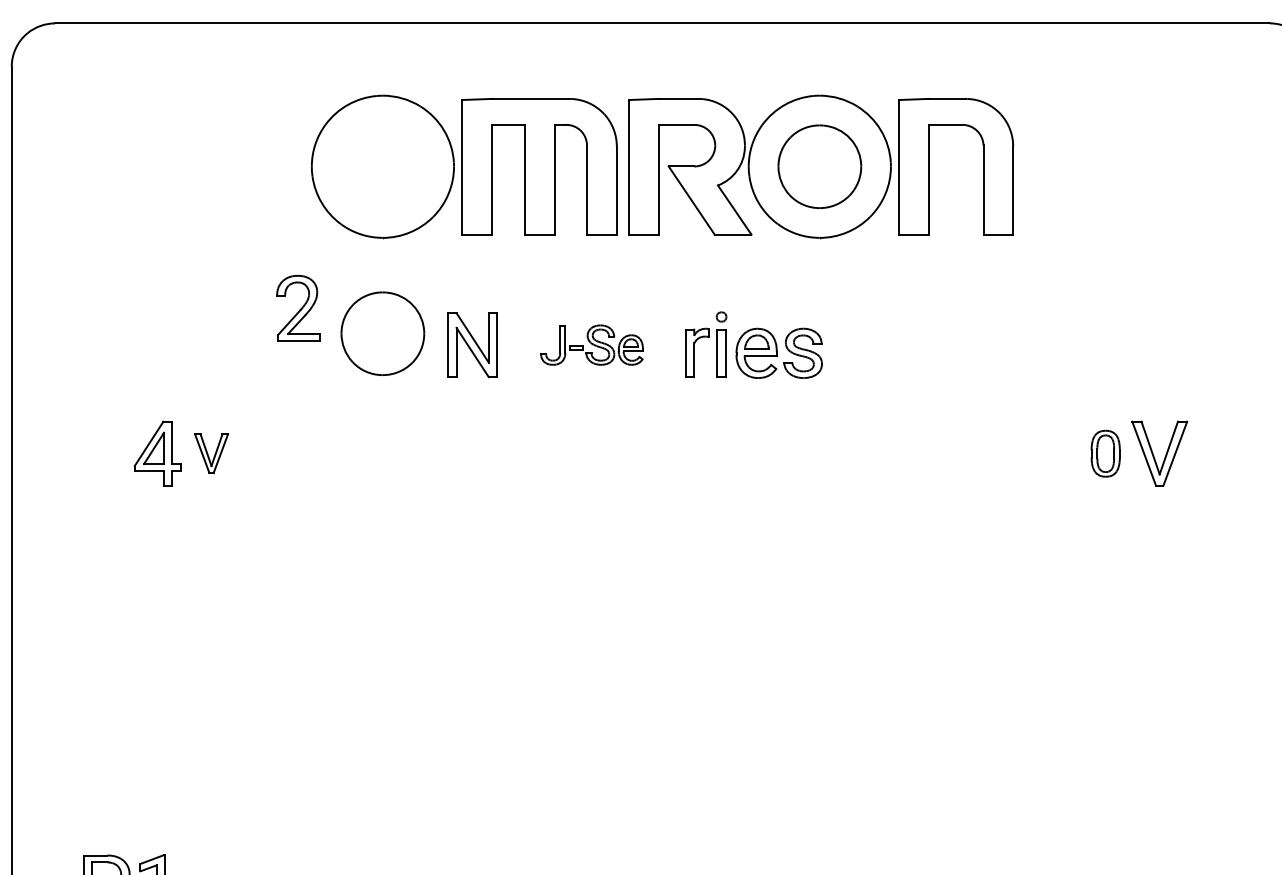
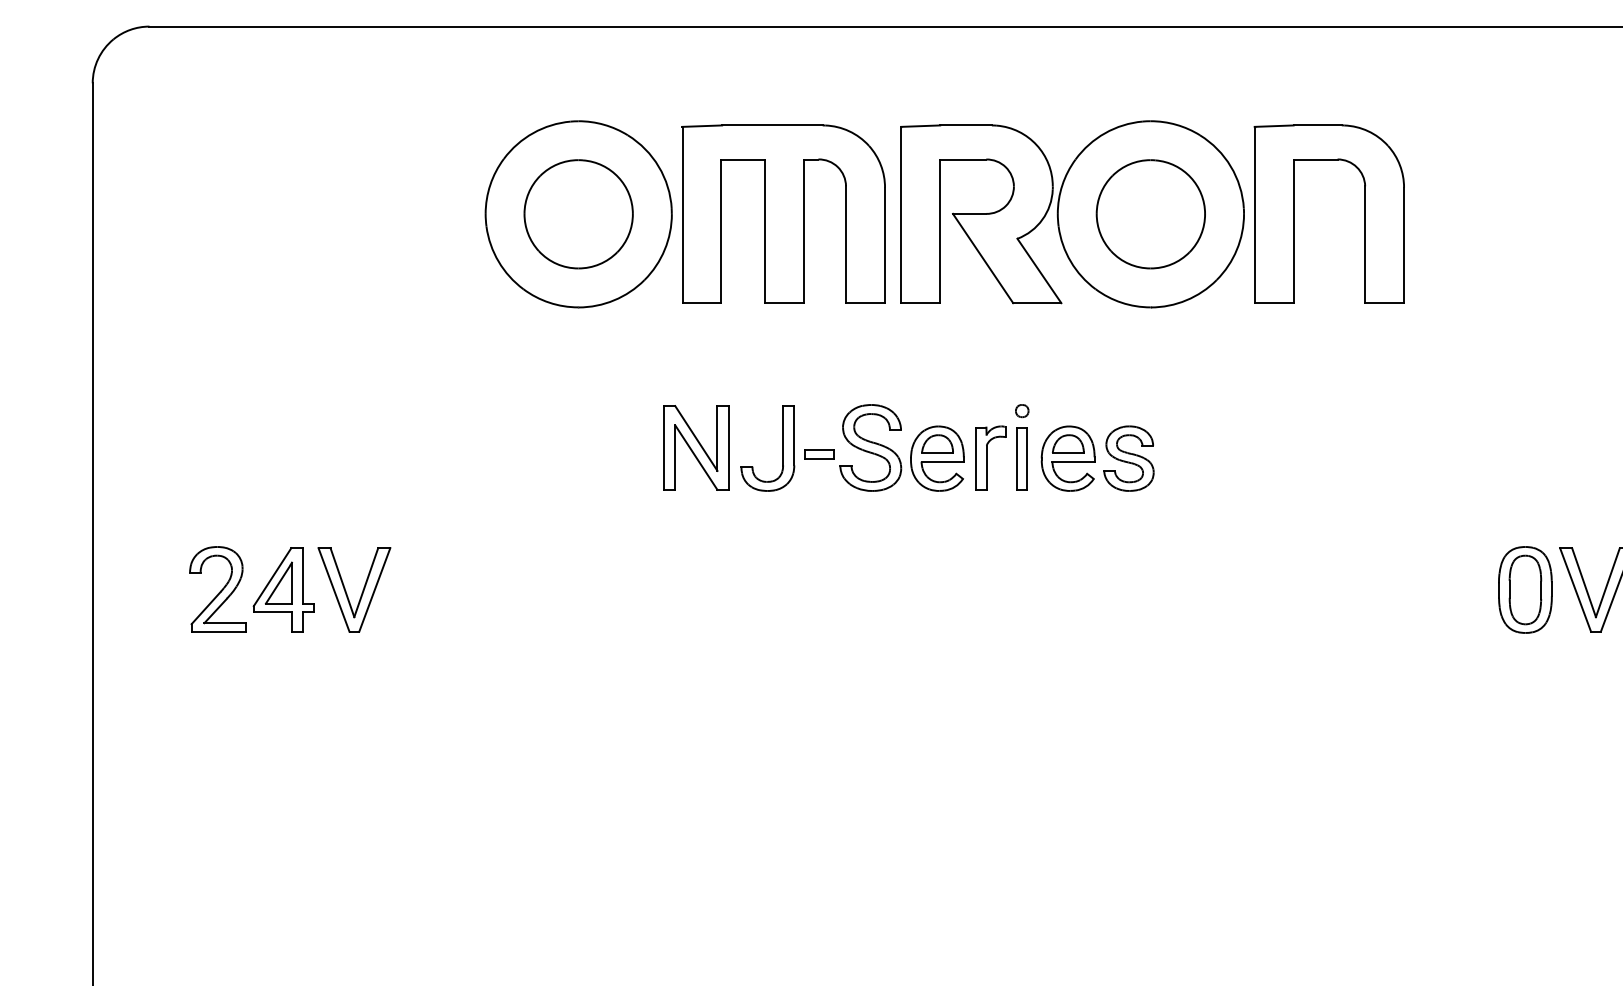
part: (298, 308) -> (218, 589), moved
part: (382, 333) -> (578, 213), moved
part: (591, 344) -> (851, 447), size x1.67
part: (211, 453) -> (354, 589), size x1.67
part: (1105, 453) -> (1524, 589), size x1.43

